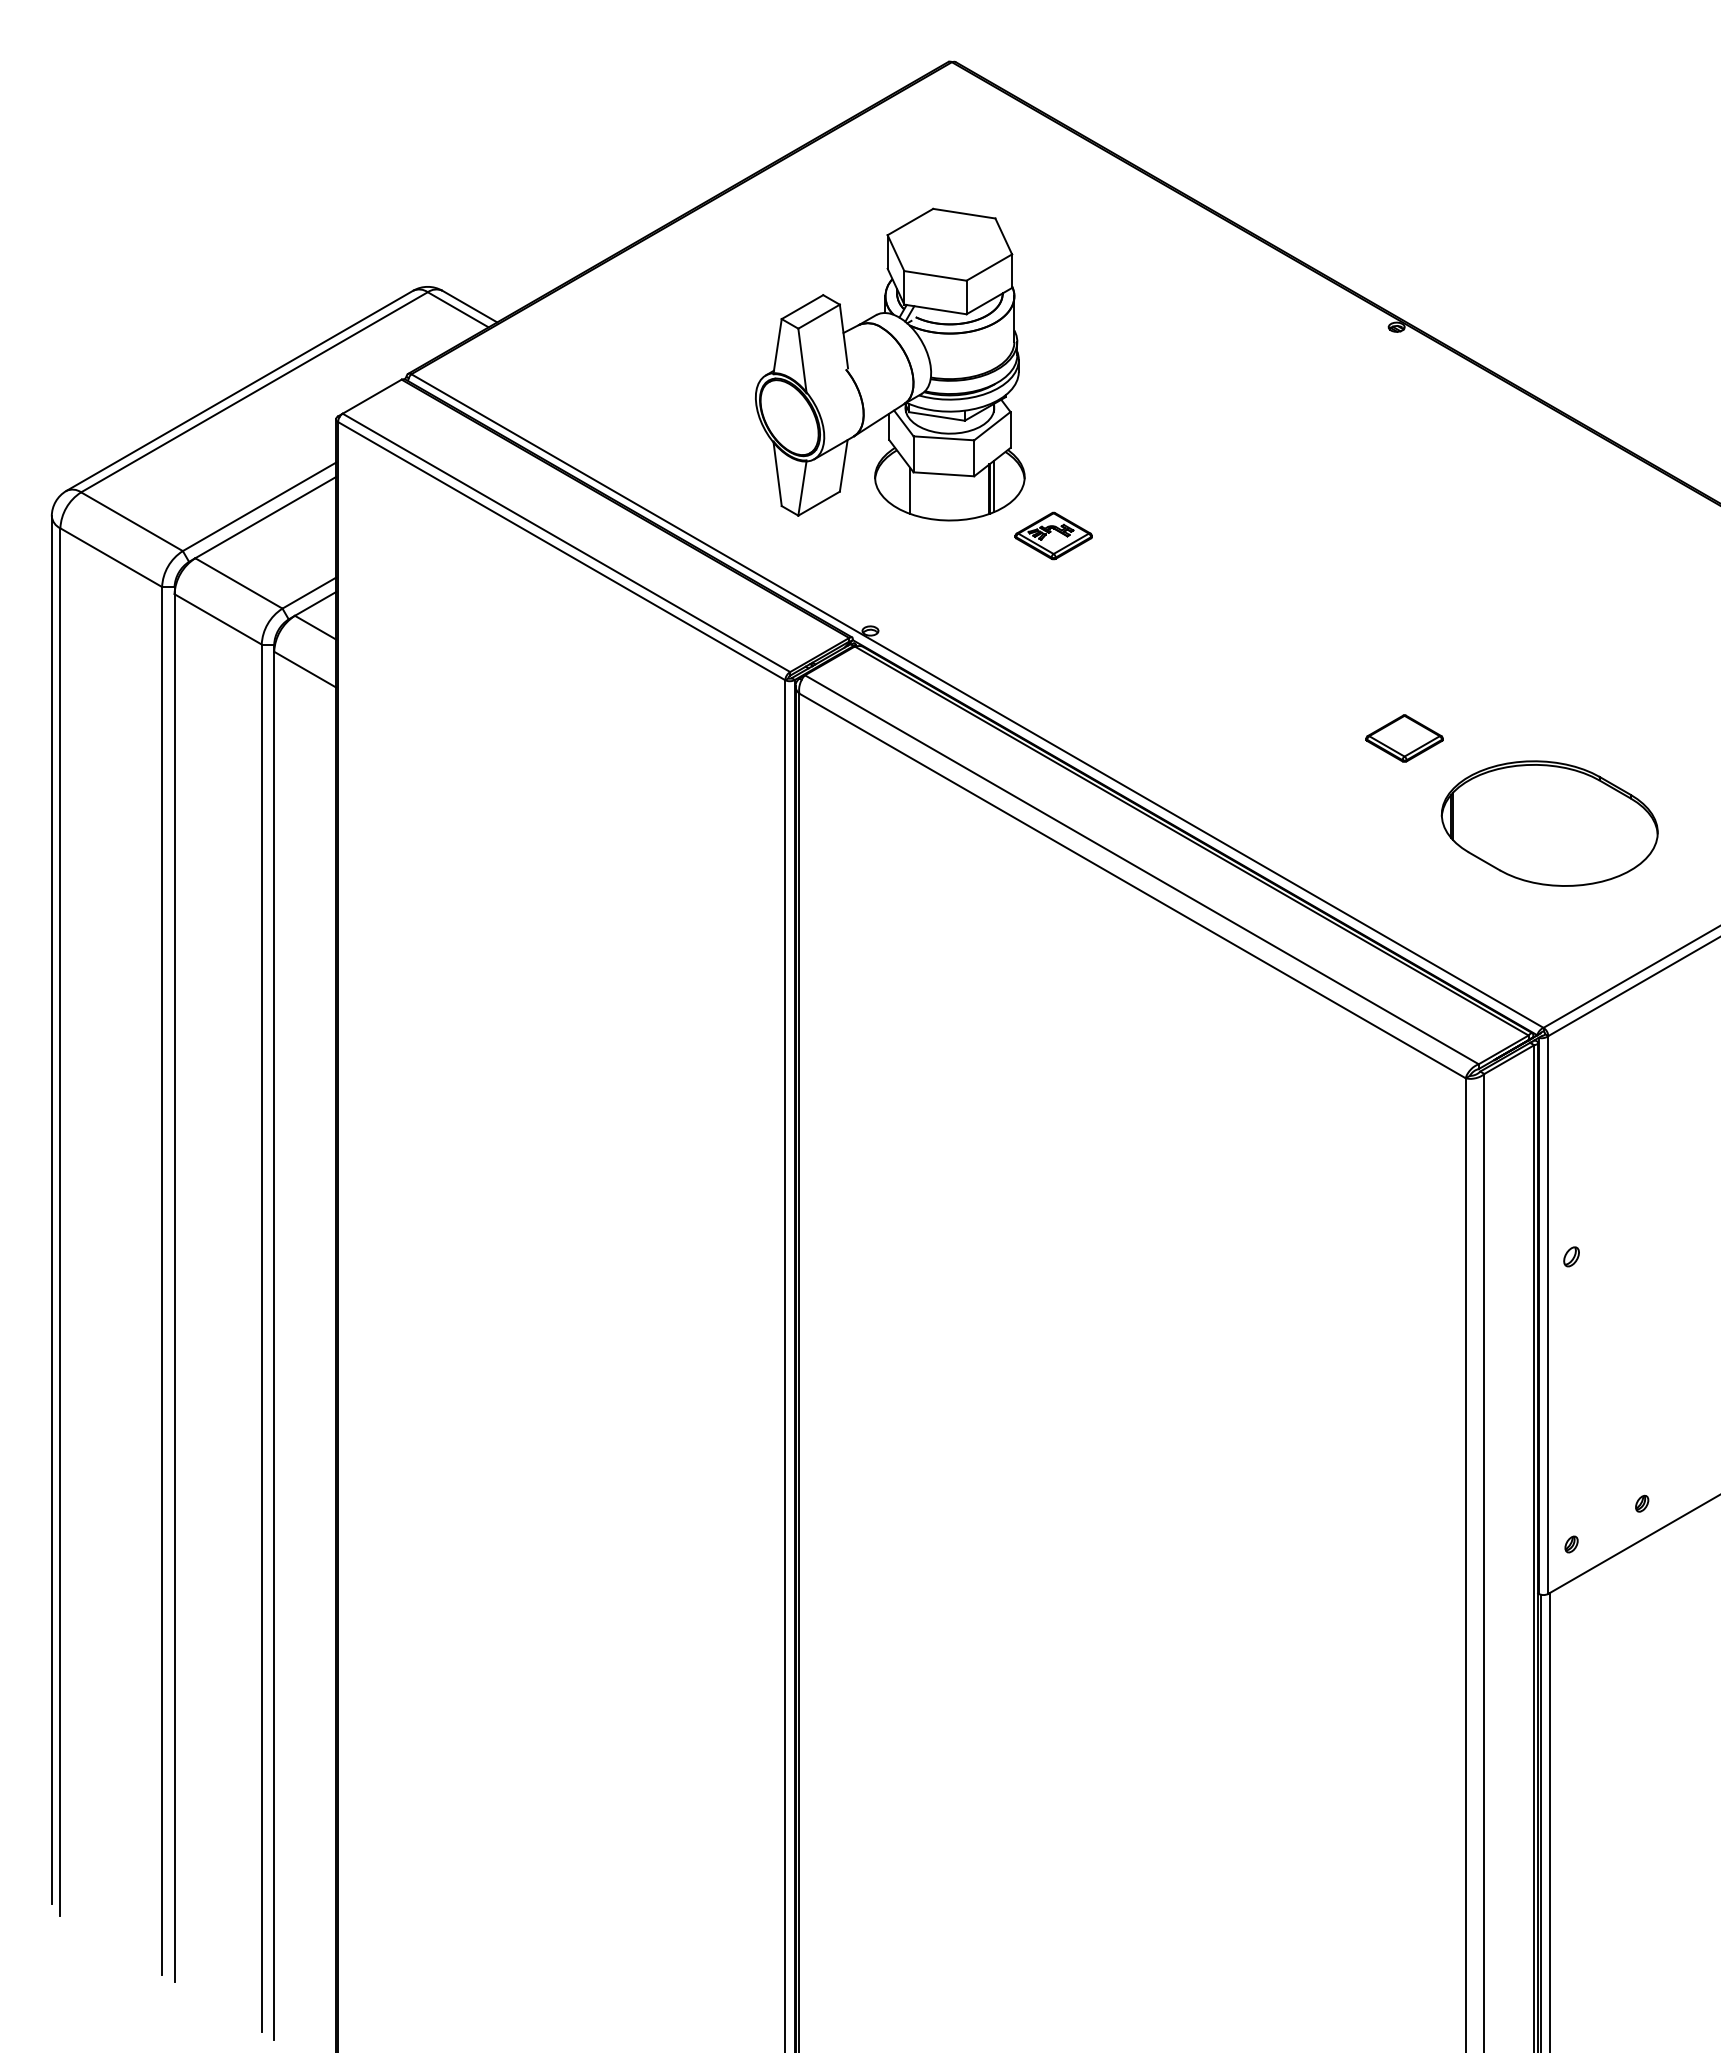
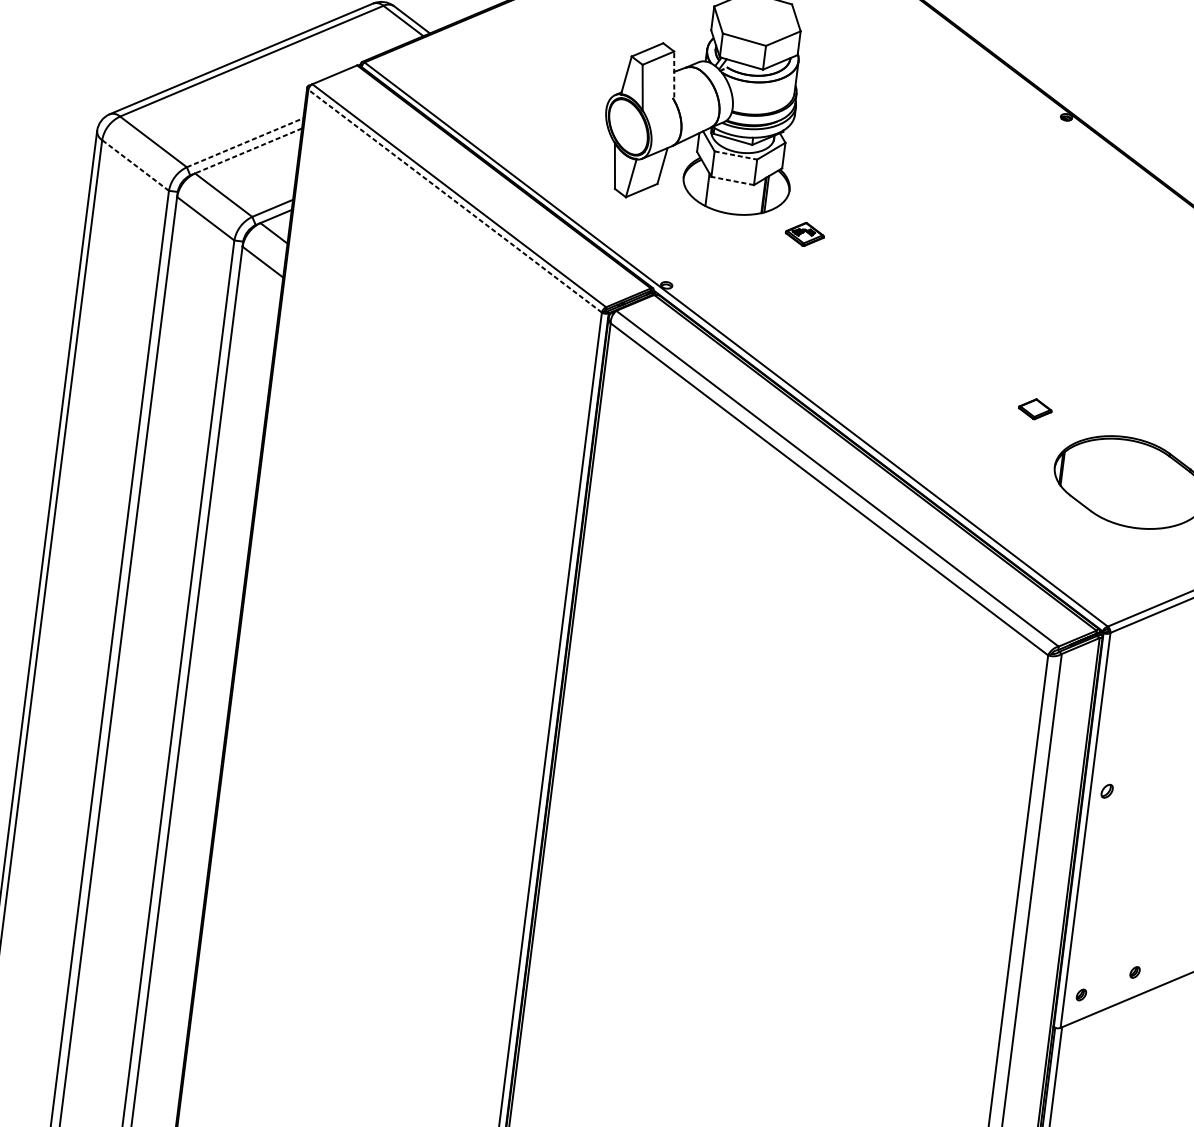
line: (843, 336) -> (673, 74), solid -> dashed
line: (944, 438) -> (736, 155), solid -> dashed
line: (943, 474) -> (732, 181), solid -> dashed
line: (259, 506) -> (245, 142), solid -> dashed
line: (265, 517) -> (248, 150), solid -> dashed
part: (1053, 535) -> (804, 234), size x0.7
line: (561, 550) -> (455, 200), solid -> dashed
line: (111, 557) -> (135, 165), solid -> dashed
part: (1404, 738) -> (1035, 409), size x0.6

